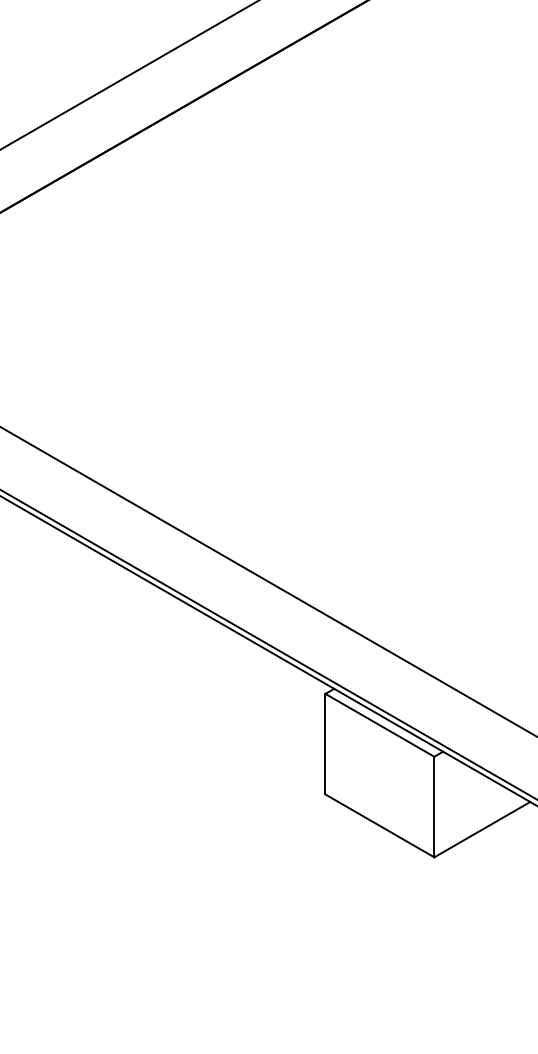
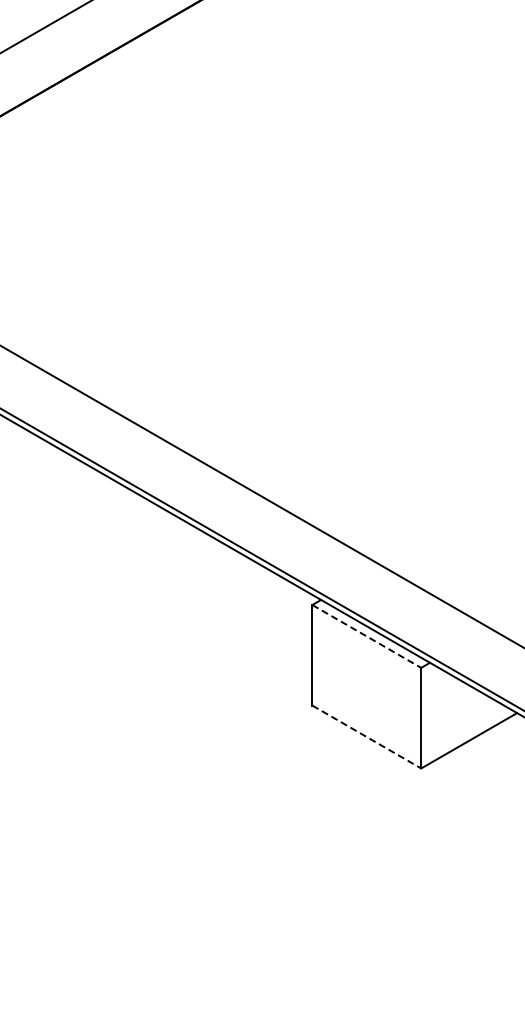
line: (379, 725) -> (366, 636), solid -> dashed
line: (379, 825) -> (366, 736), solid -> dashed

